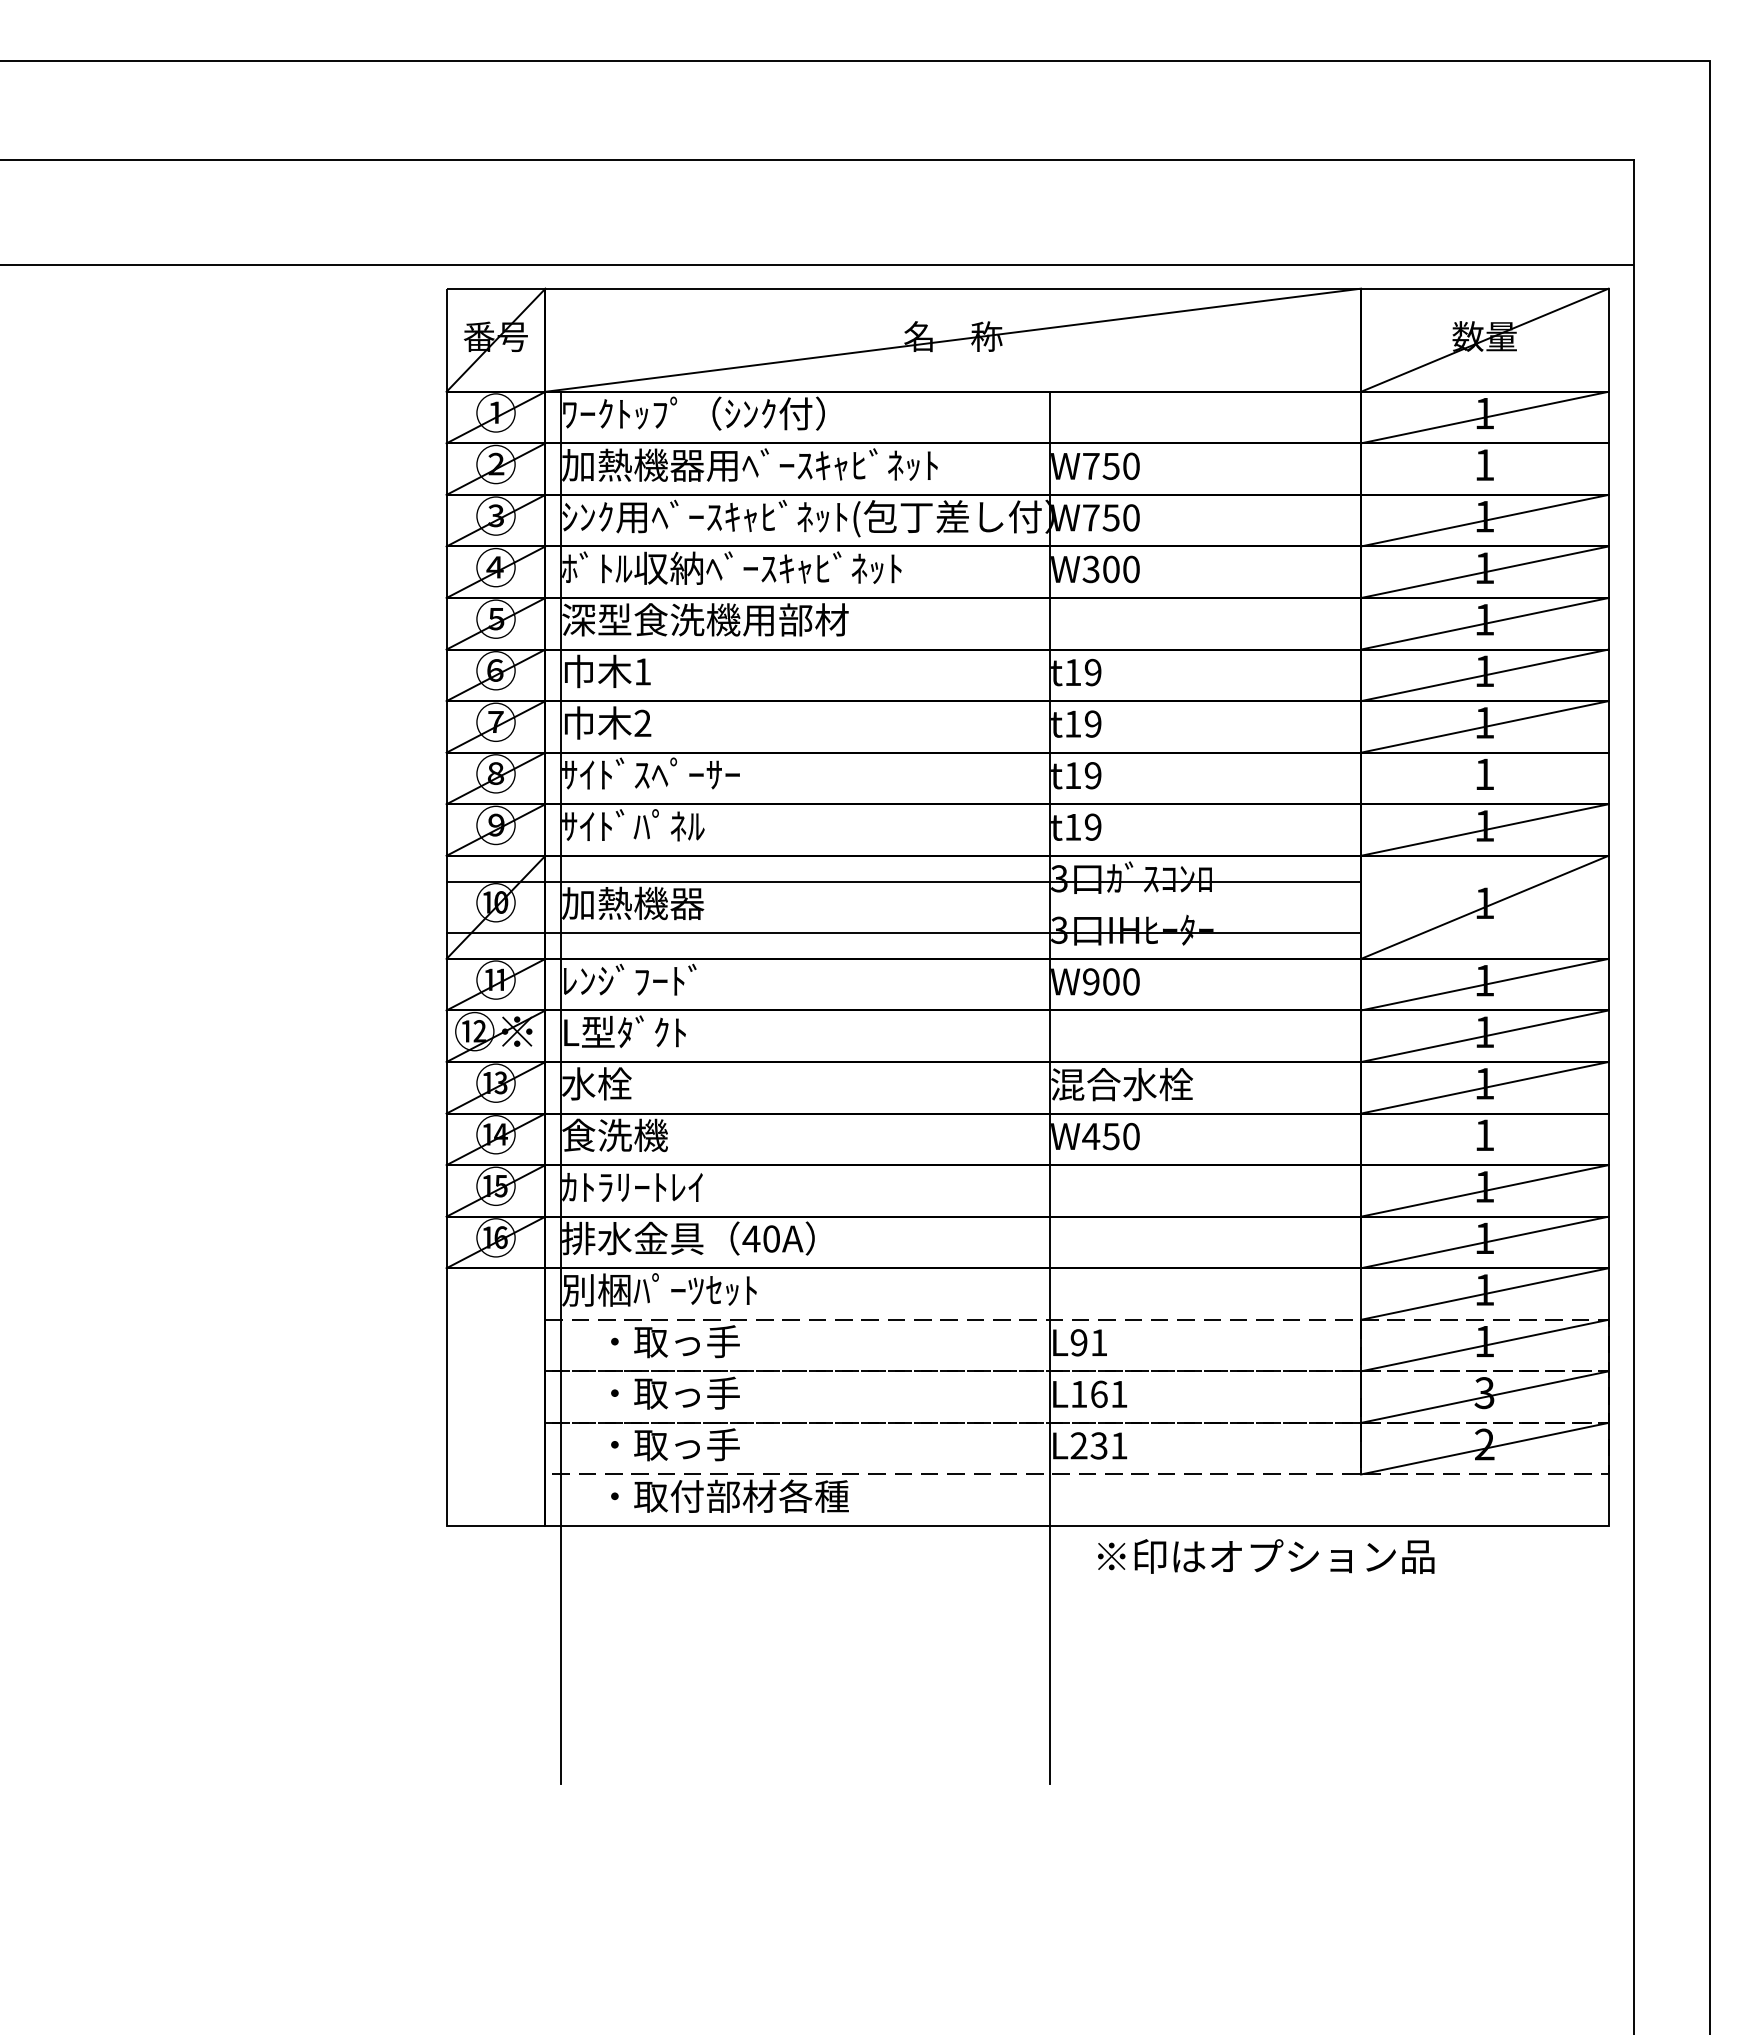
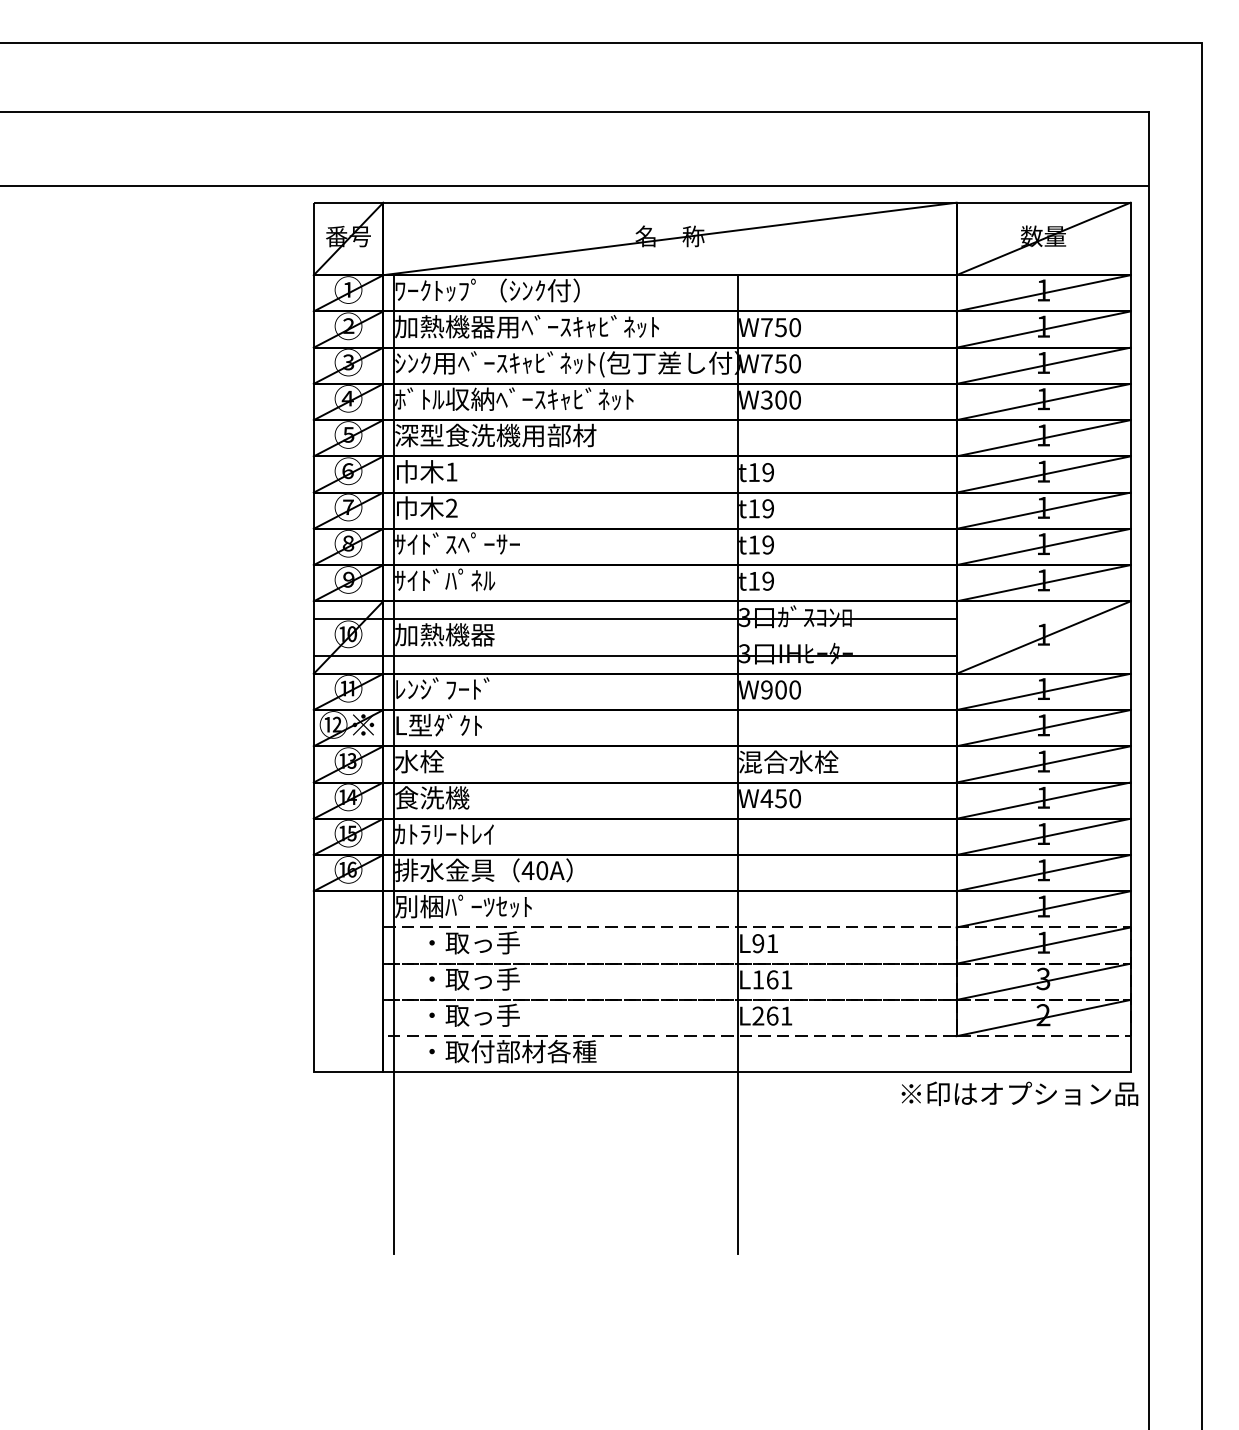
line: (1484, 468) -> (1043, 329), added
line: (1484, 778) -> (1043, 547), added
line: (1484, 1139) -> (1043, 800), added
text: (1098, 1445) -> (772, 1015), L231 -> L261
text: (1266, 1556) -> (1020, 1093), moved

